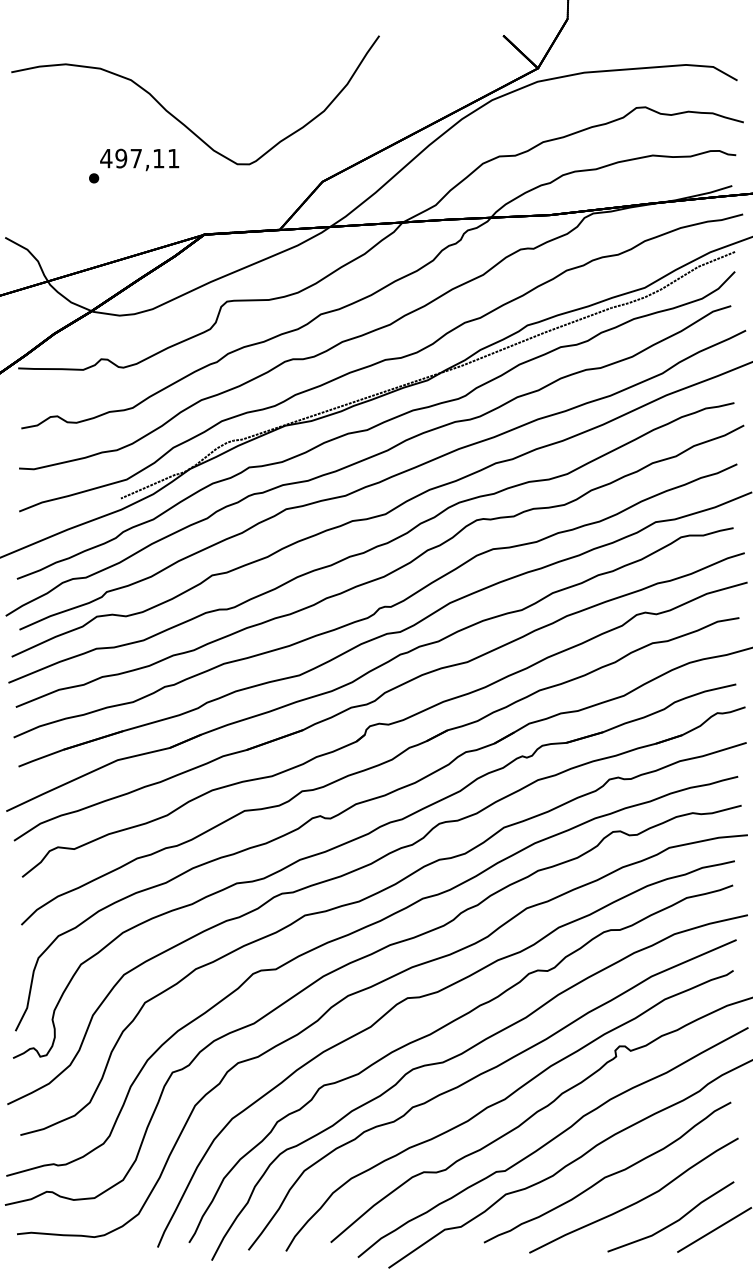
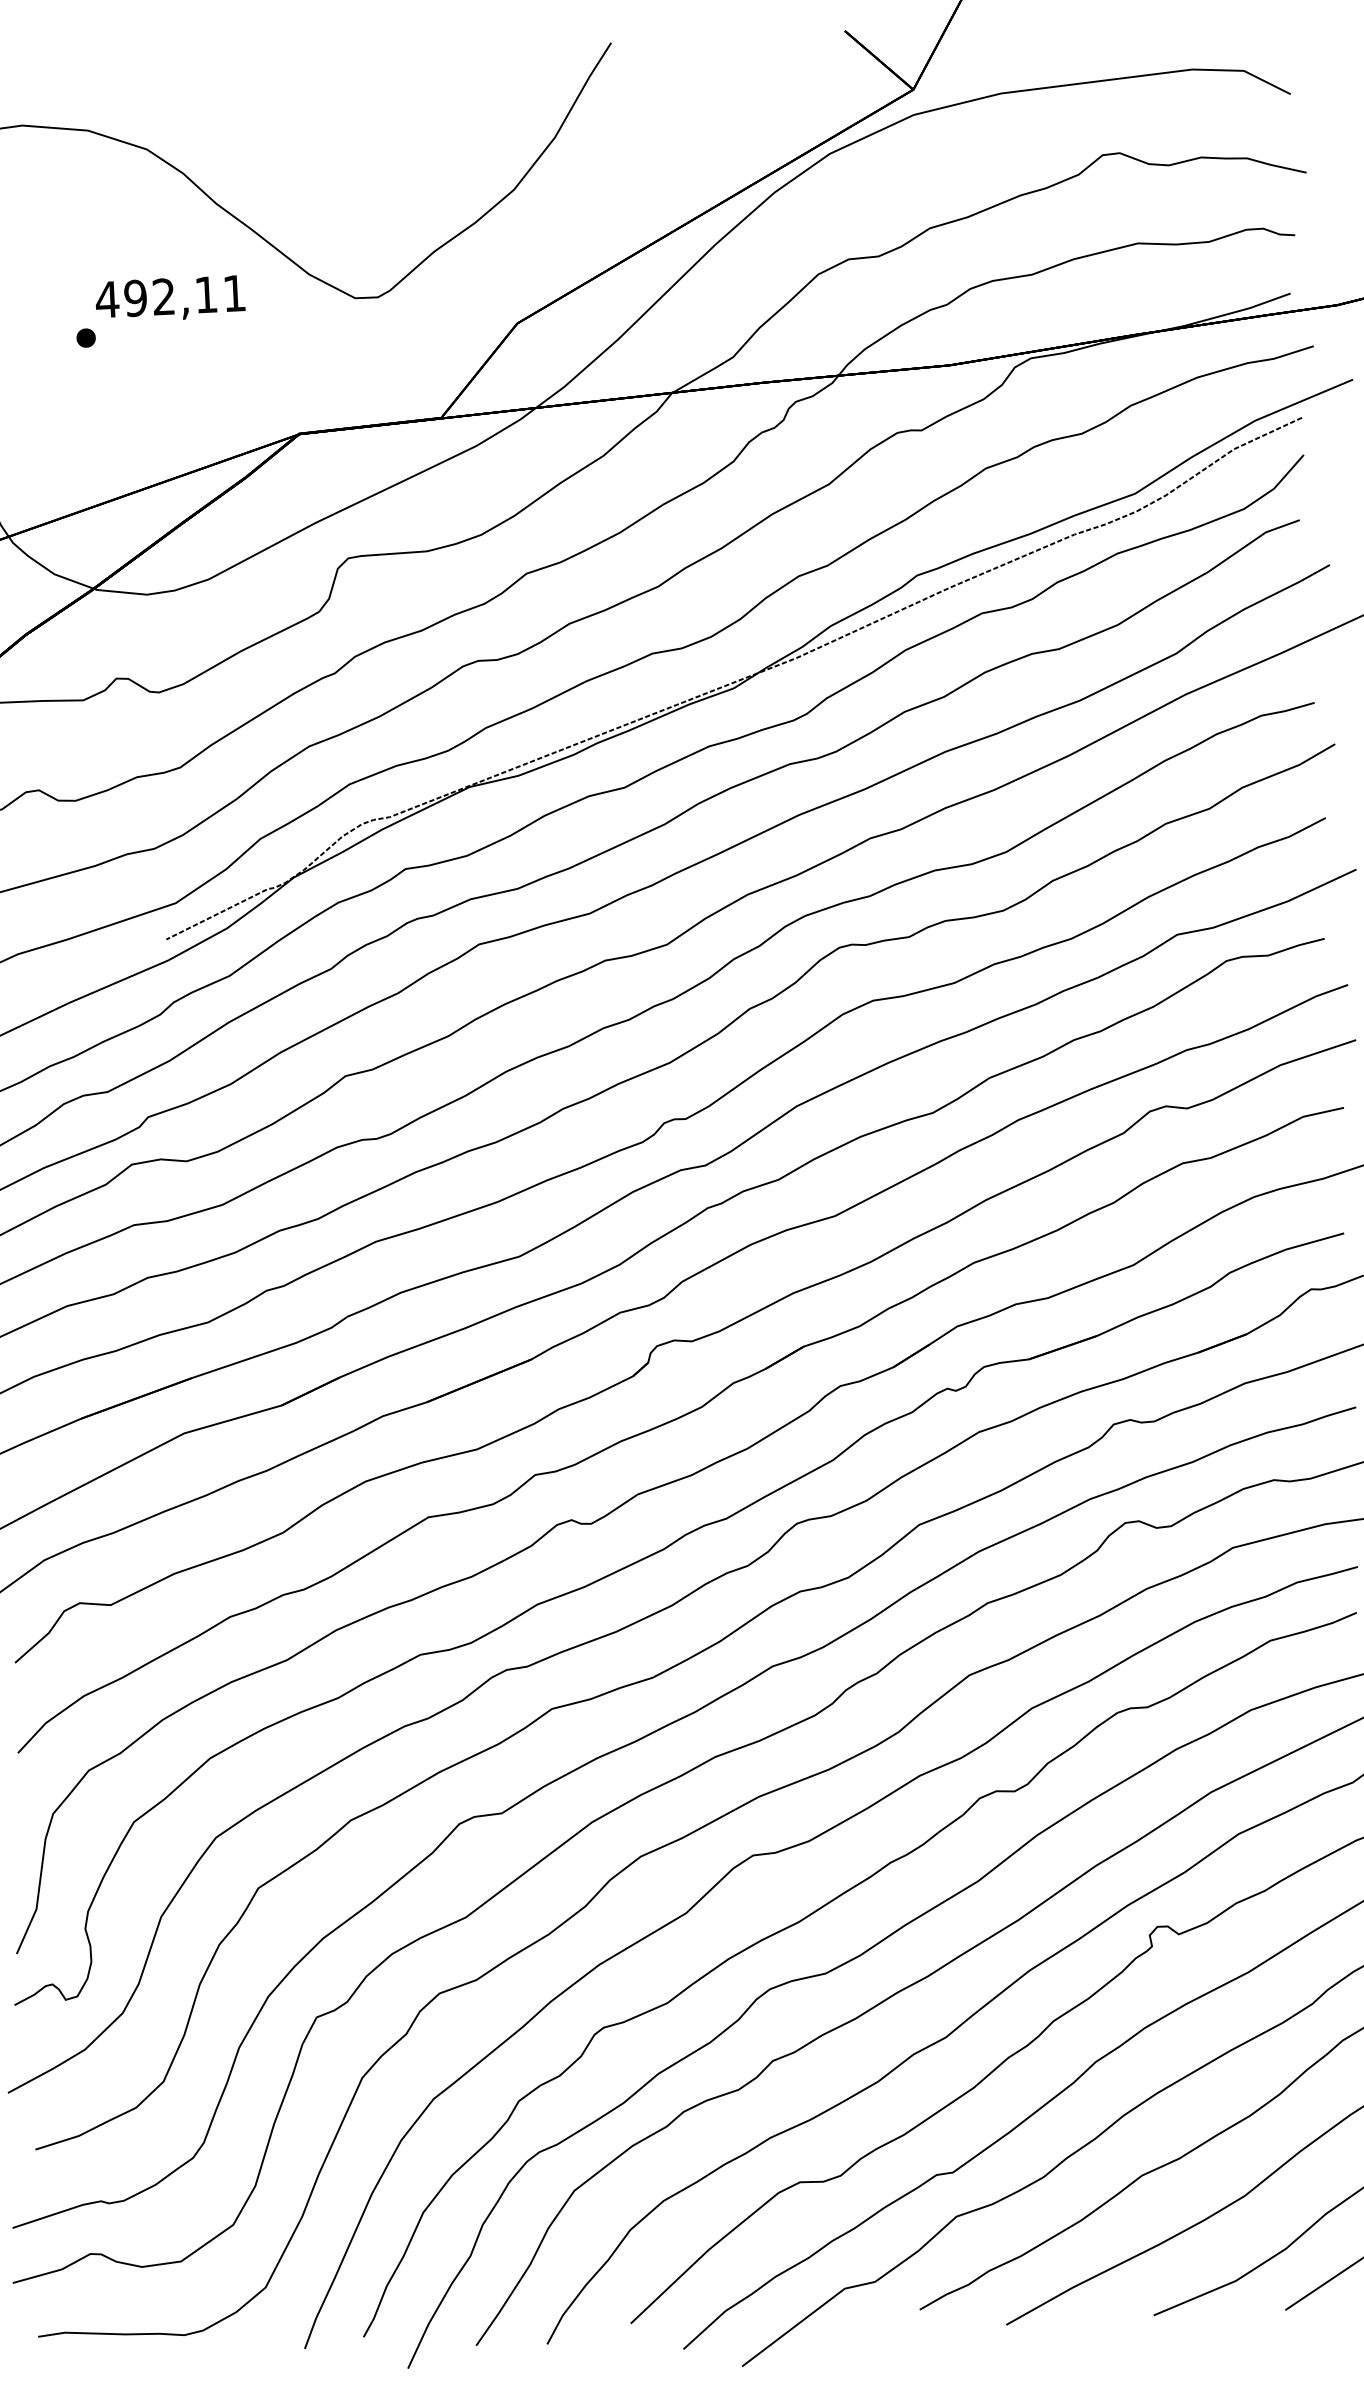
text: (135, 158) -> (162, 296), 497,11 -> 492,11

